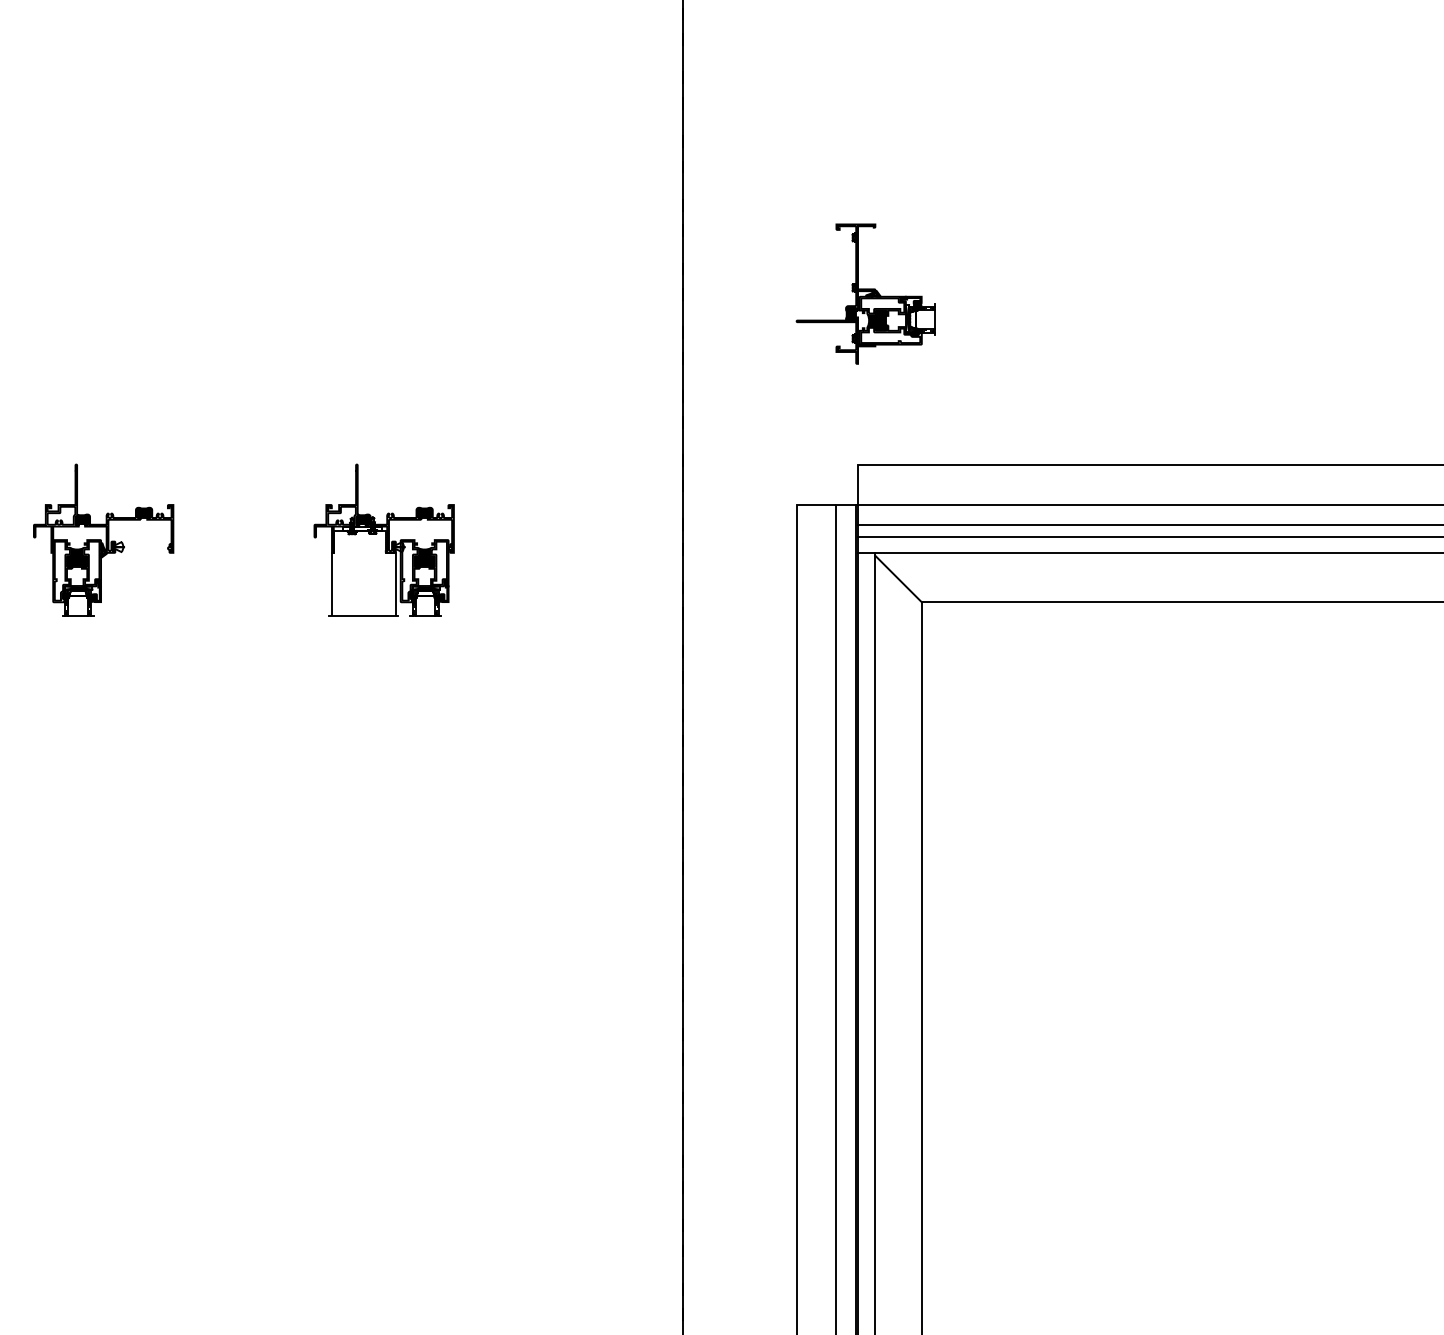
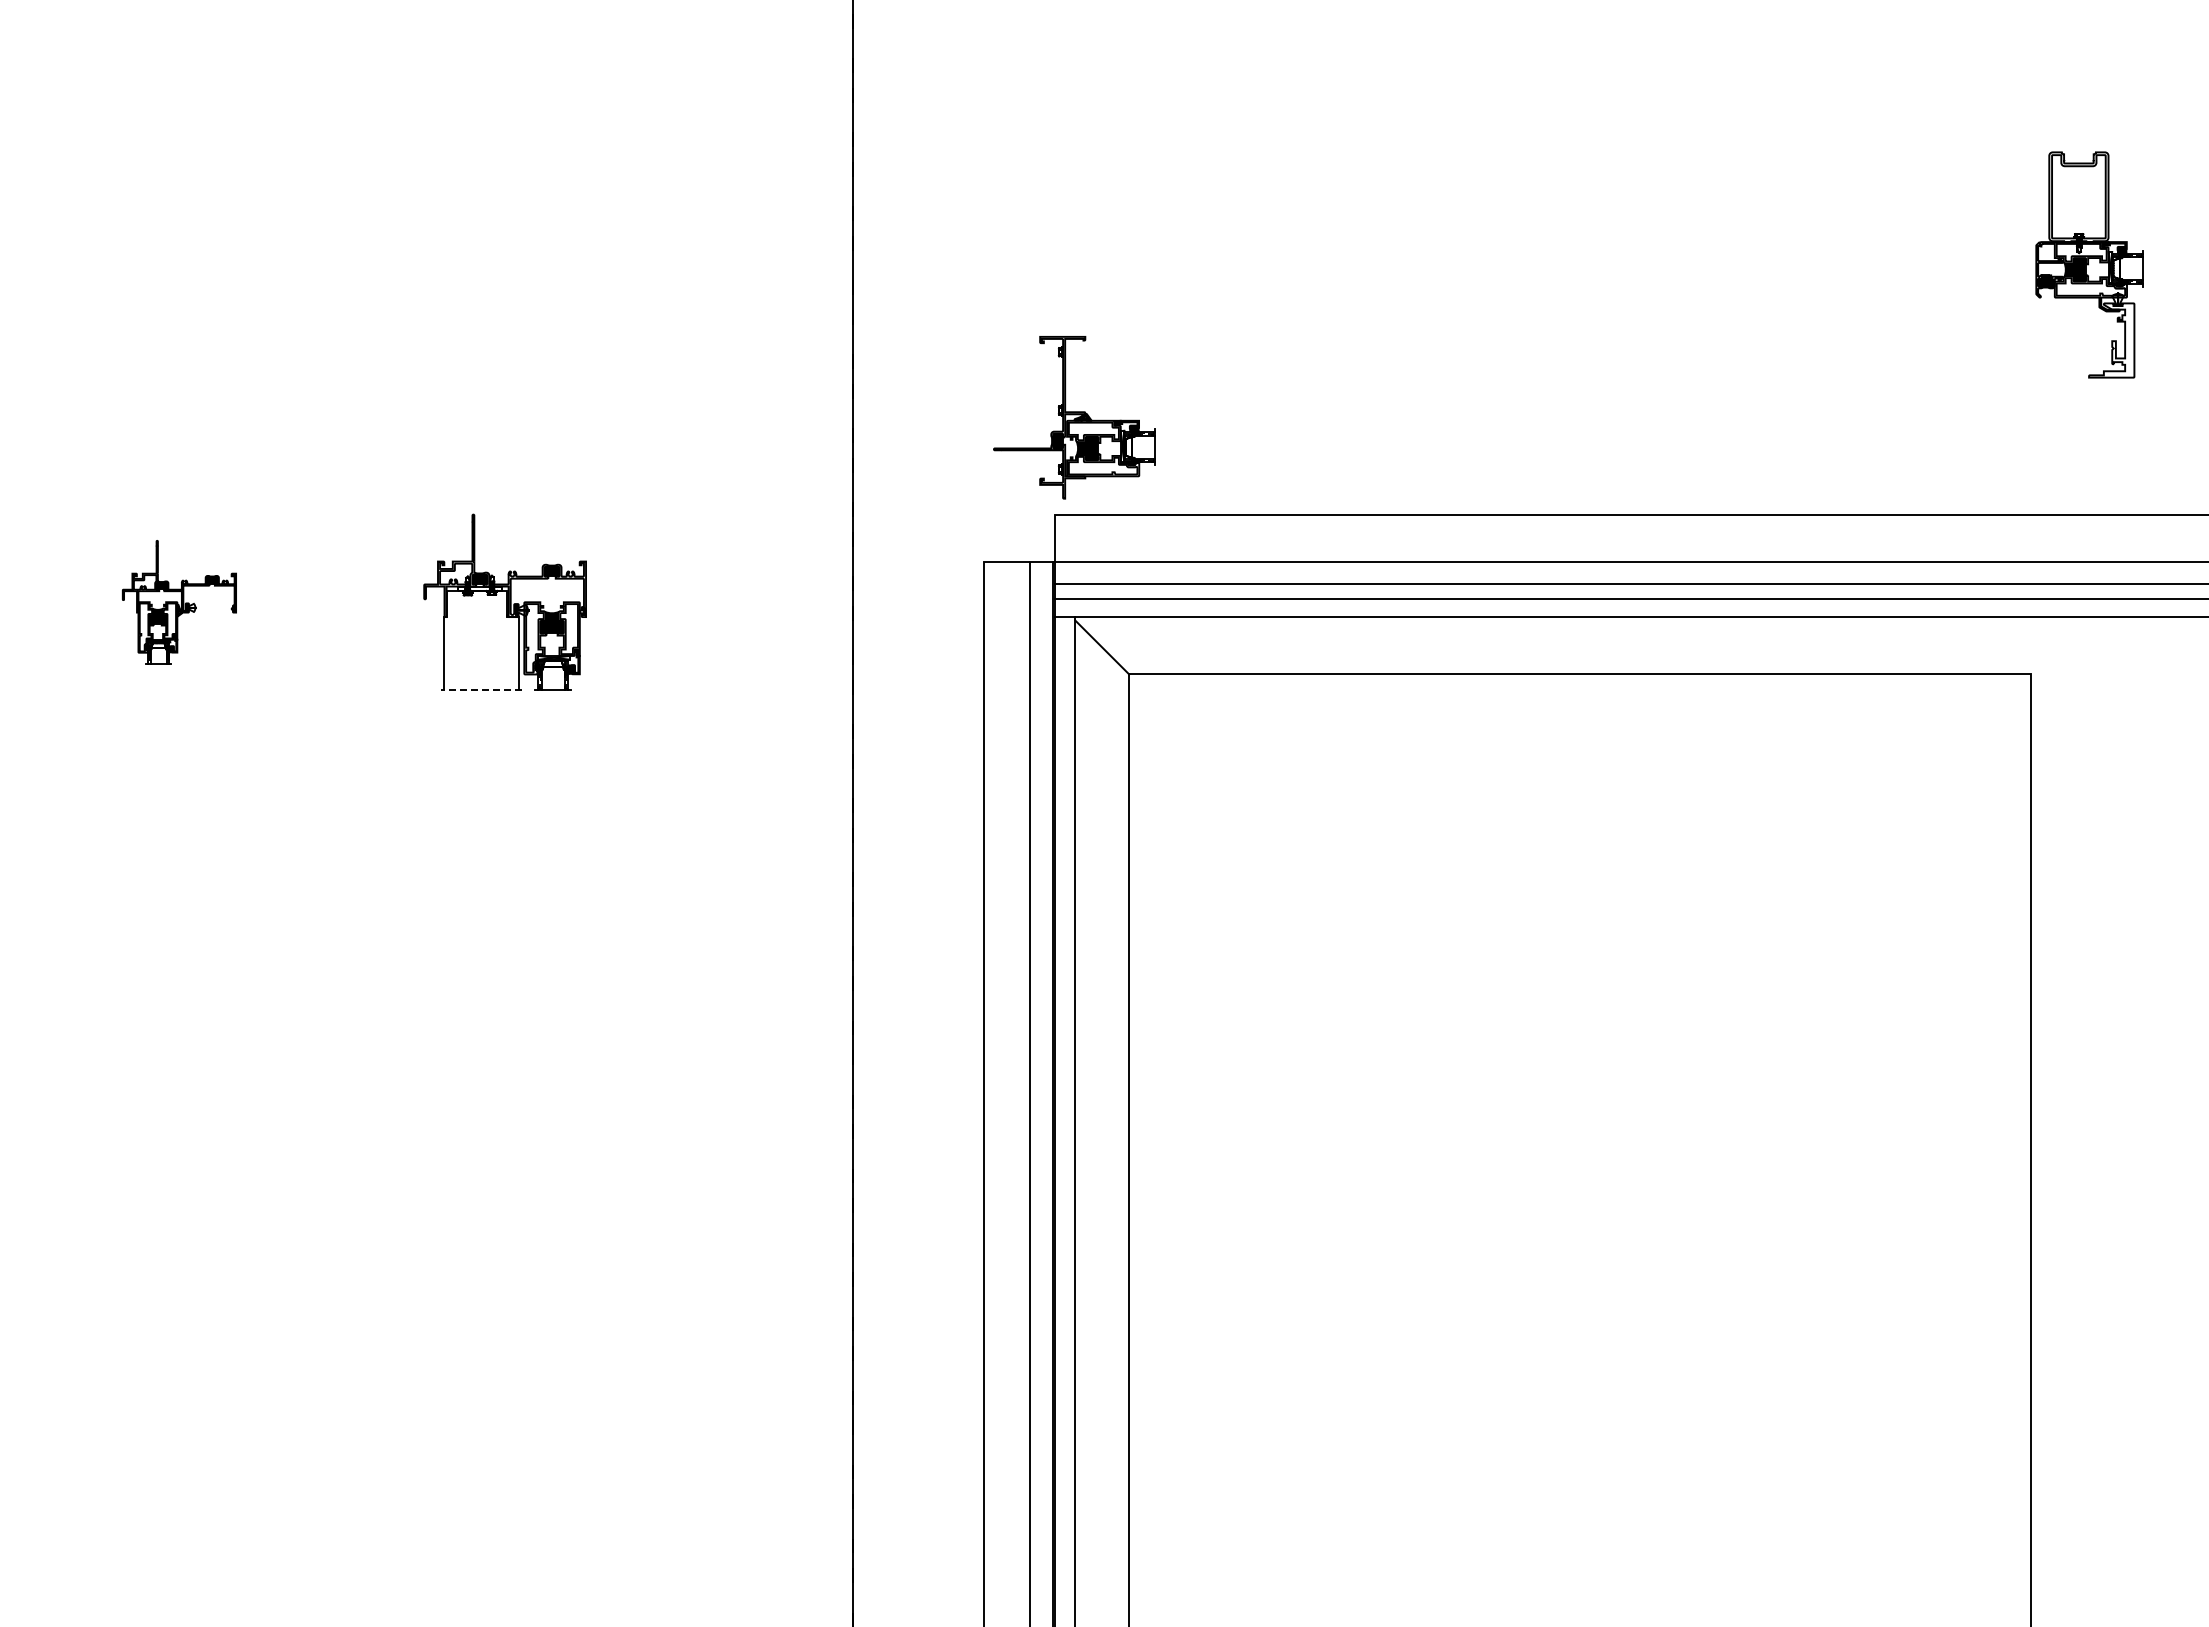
part: (866, 293) -> (1074, 417), moved
part: (103, 539) -> (179, 601), size x0.7
line: (362, 616) -> (480, 690), solid -> dashed

